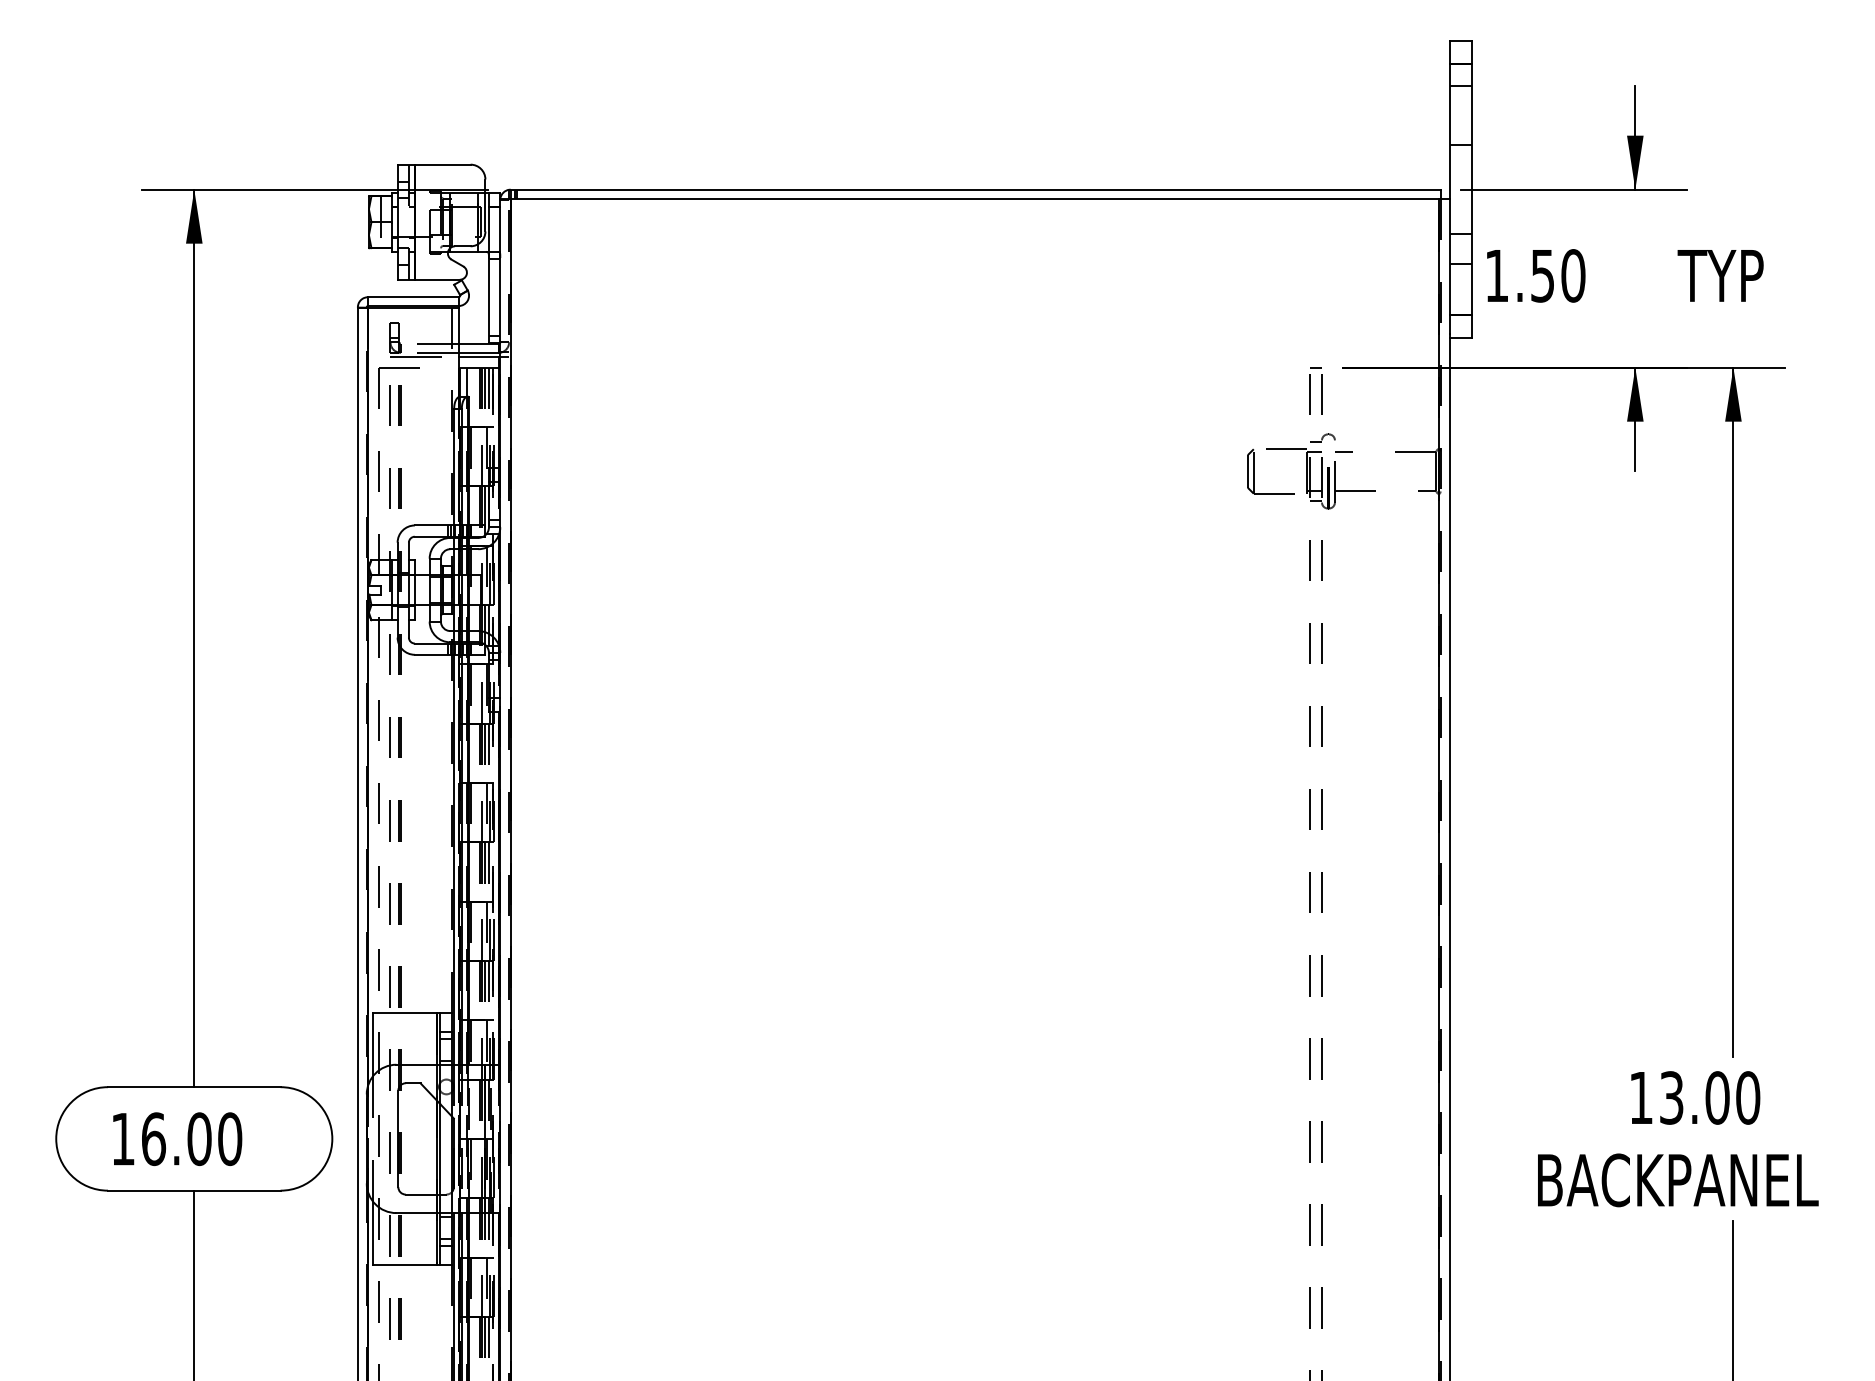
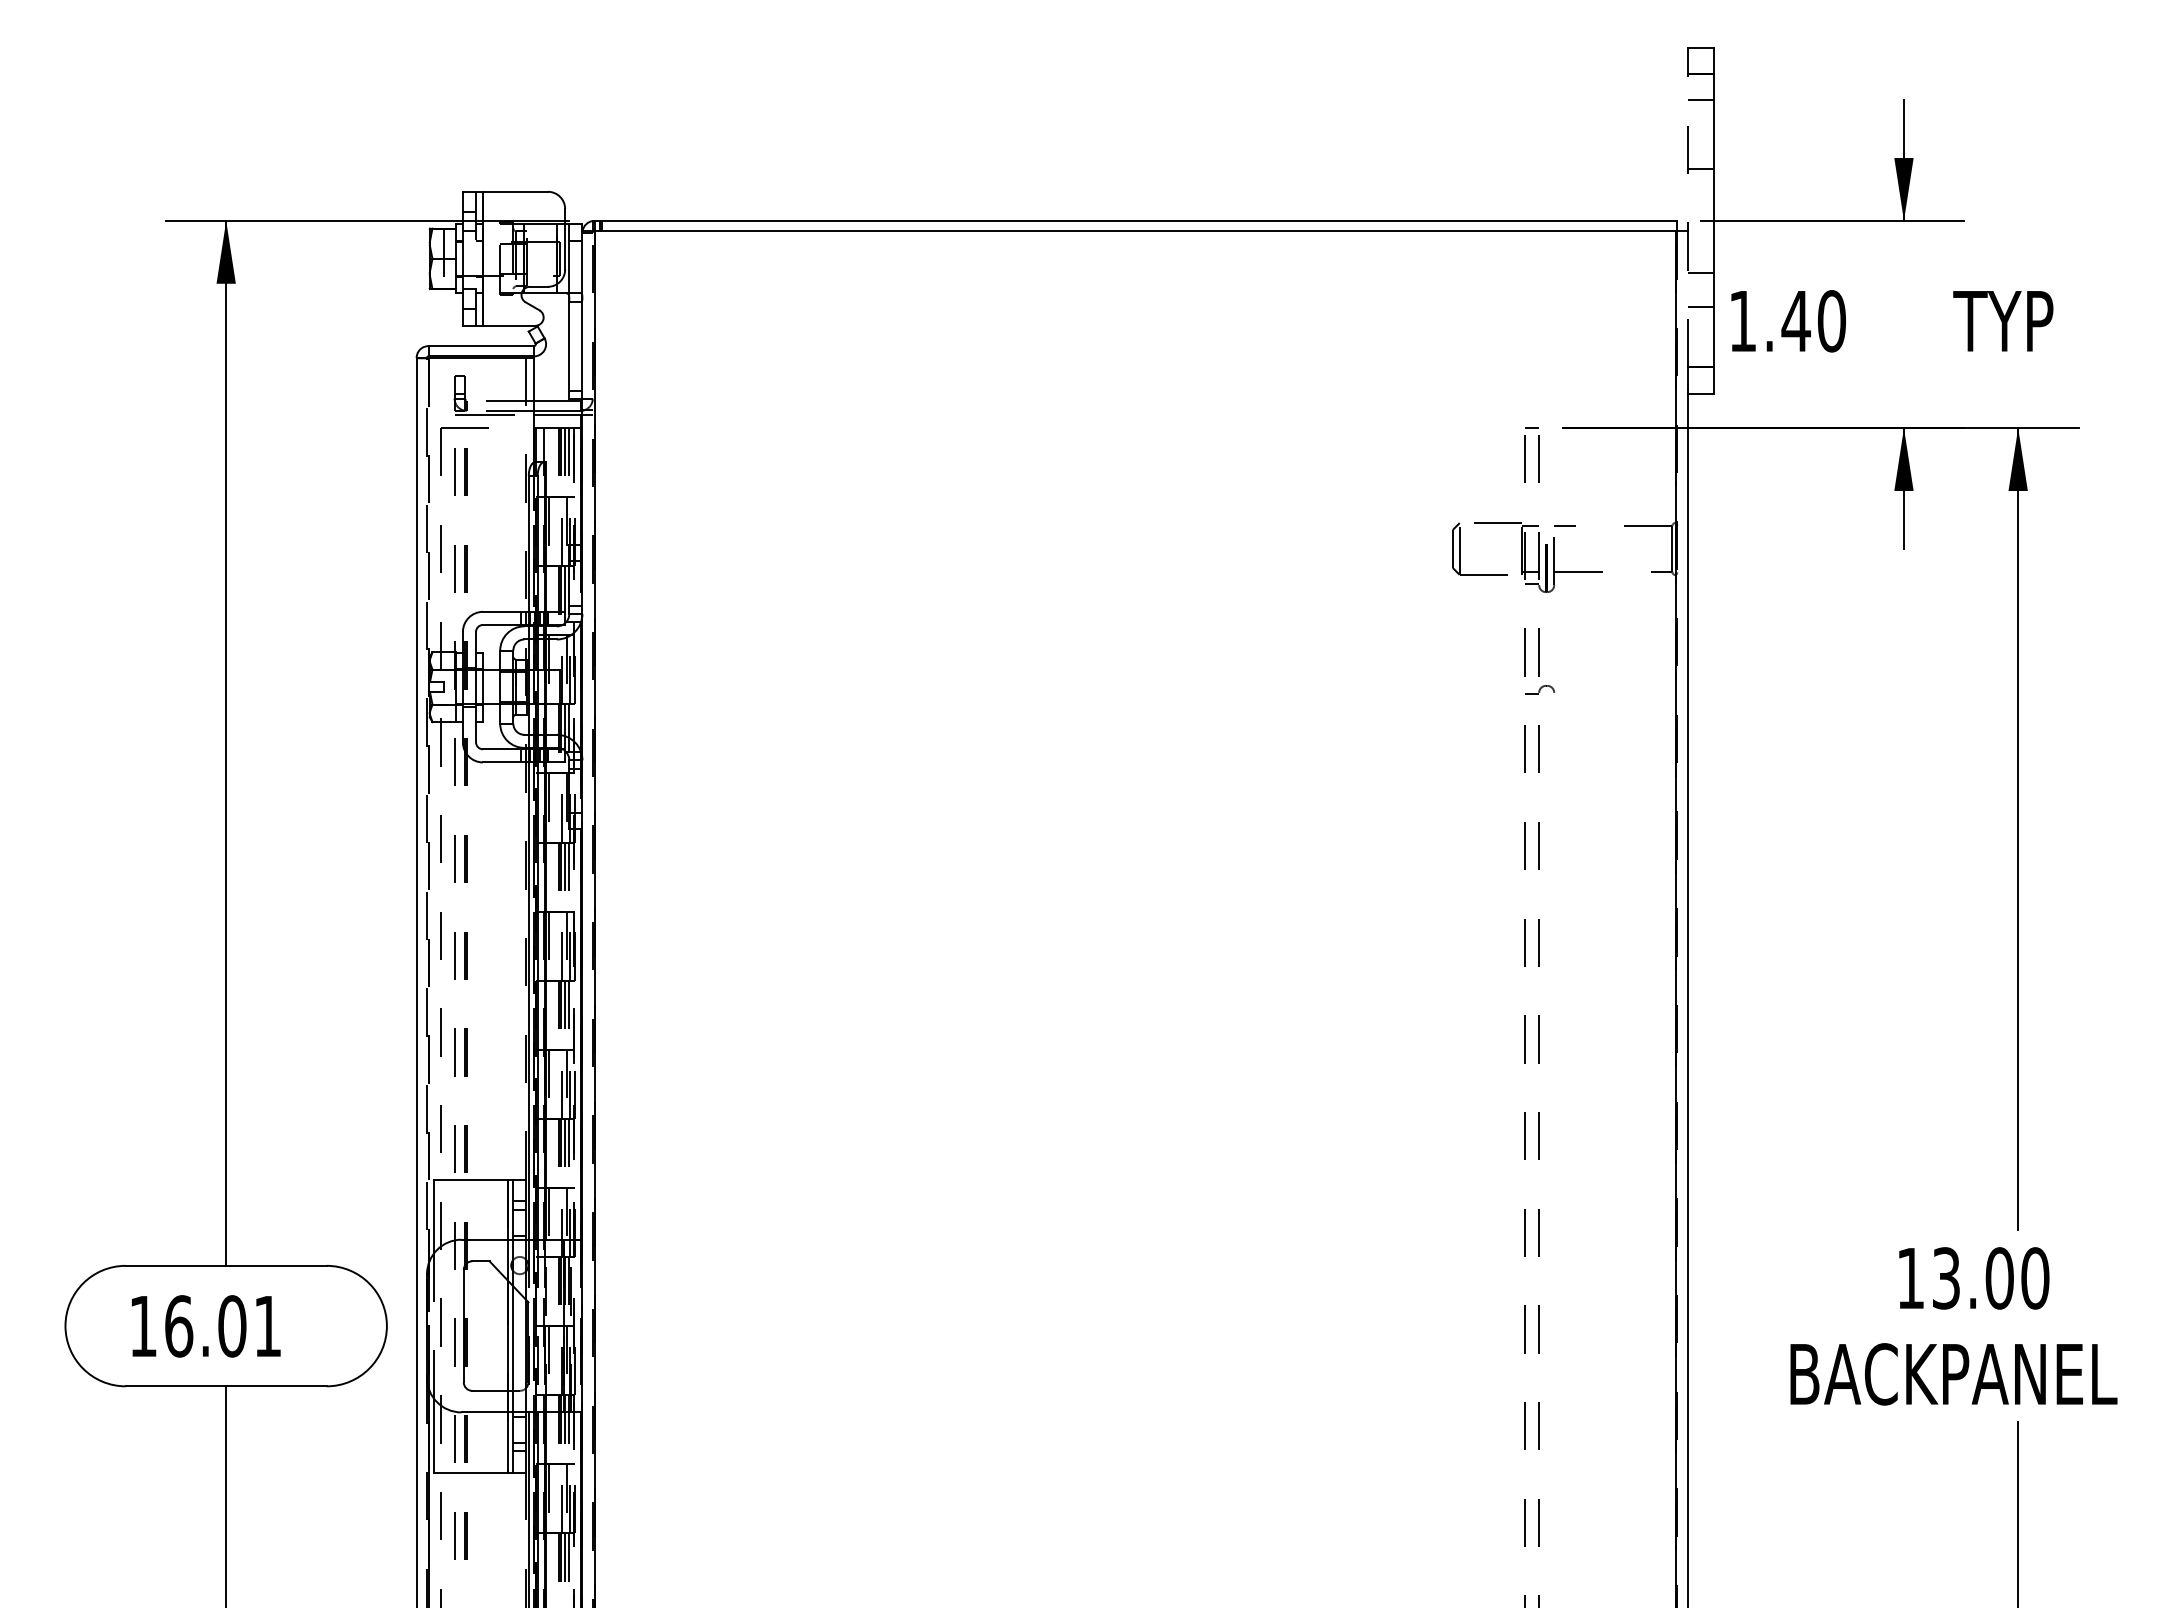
line: (1449, 189) -> (1687, 220), solid -> dashed
text: (1542, 276) -> (1795, 321), 1.50 -> 1.40
part: (1323, 437) -> (1540, 689), moved
line: (368, 696) -> (428, 811), solid -> dashed
text: (230, 1139) -> (268, 1326), 16.00 -> 16.01

